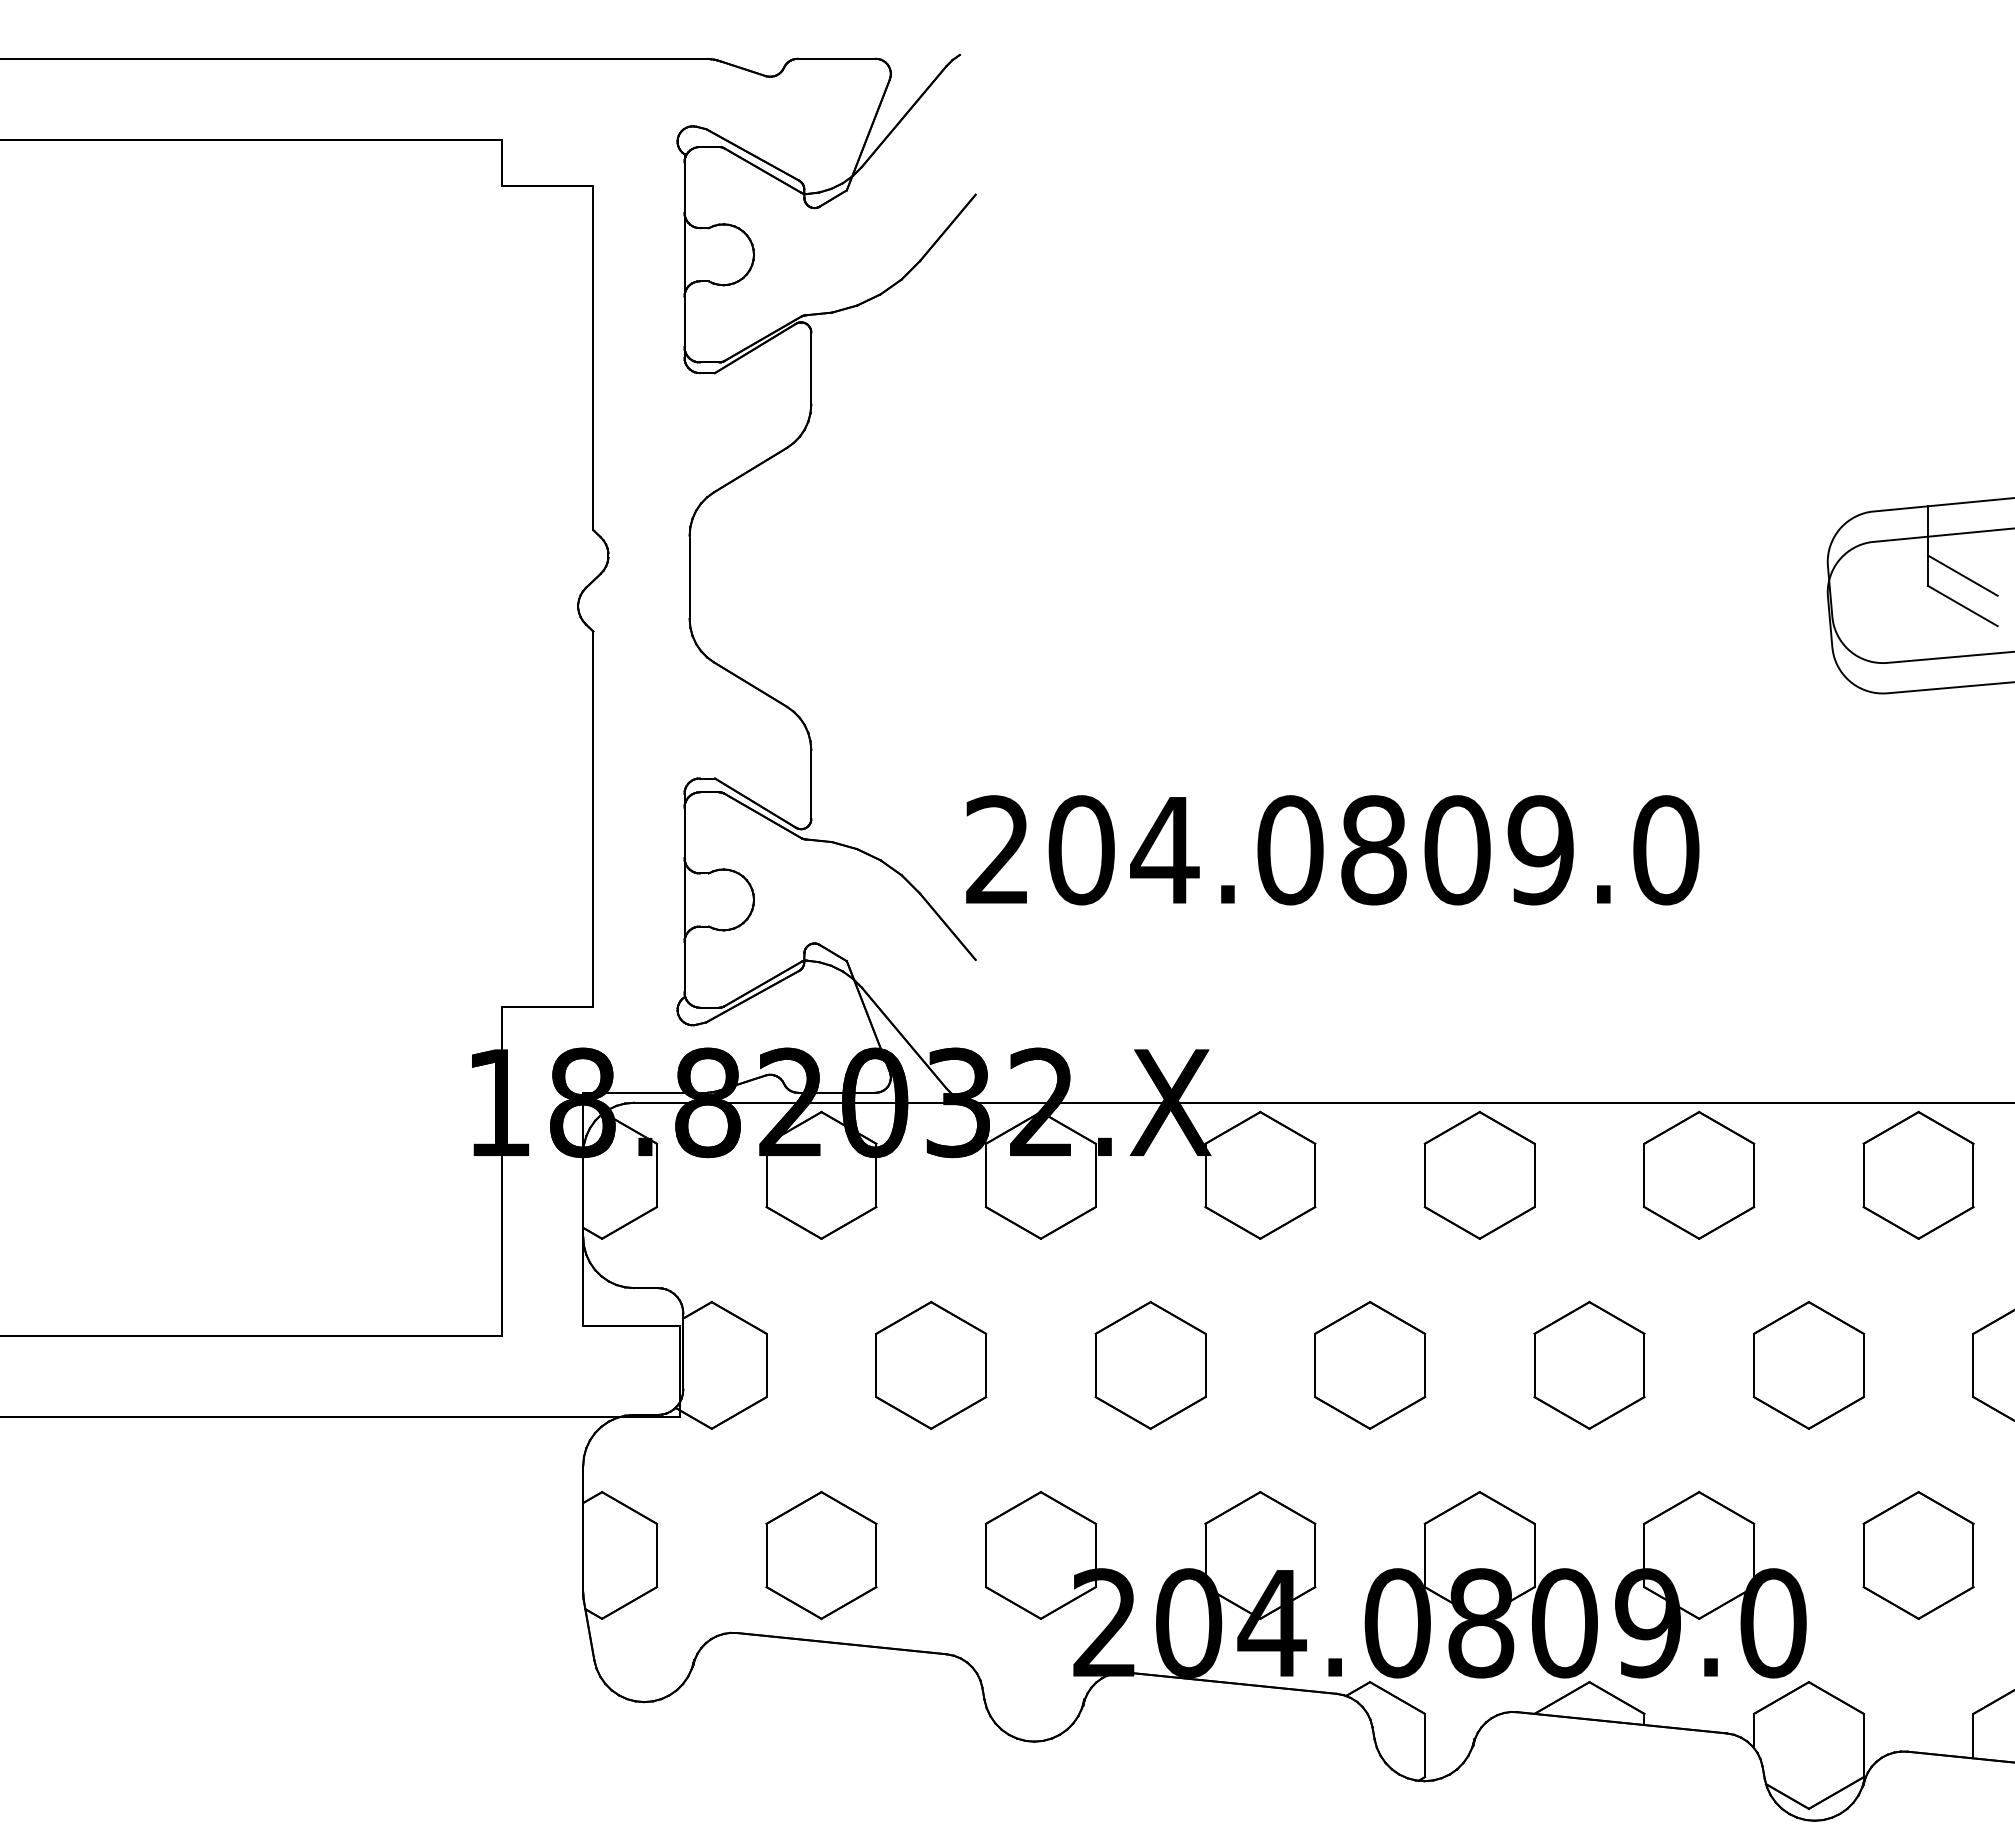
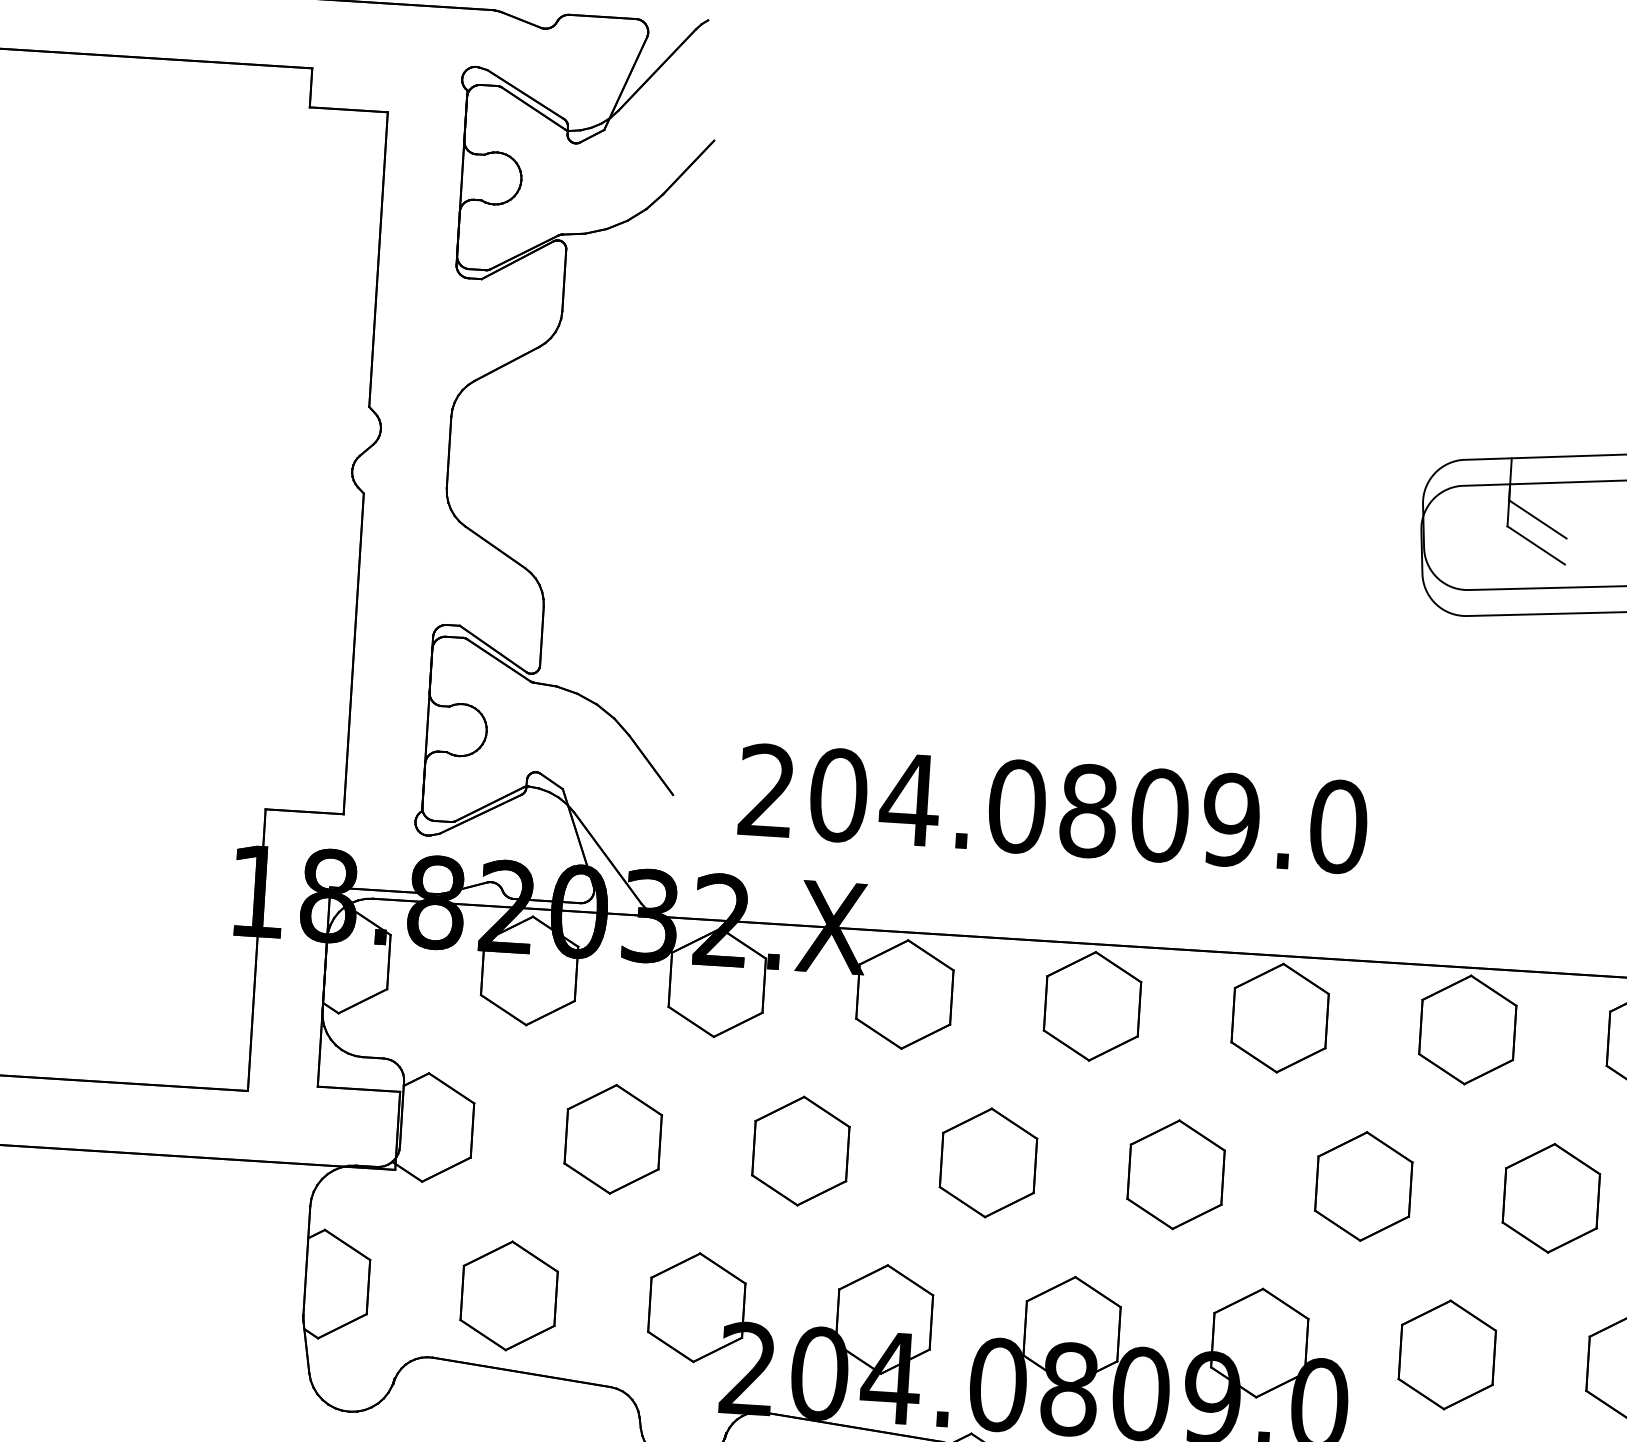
text: (1332, 850) -> (1053, 809), moved

